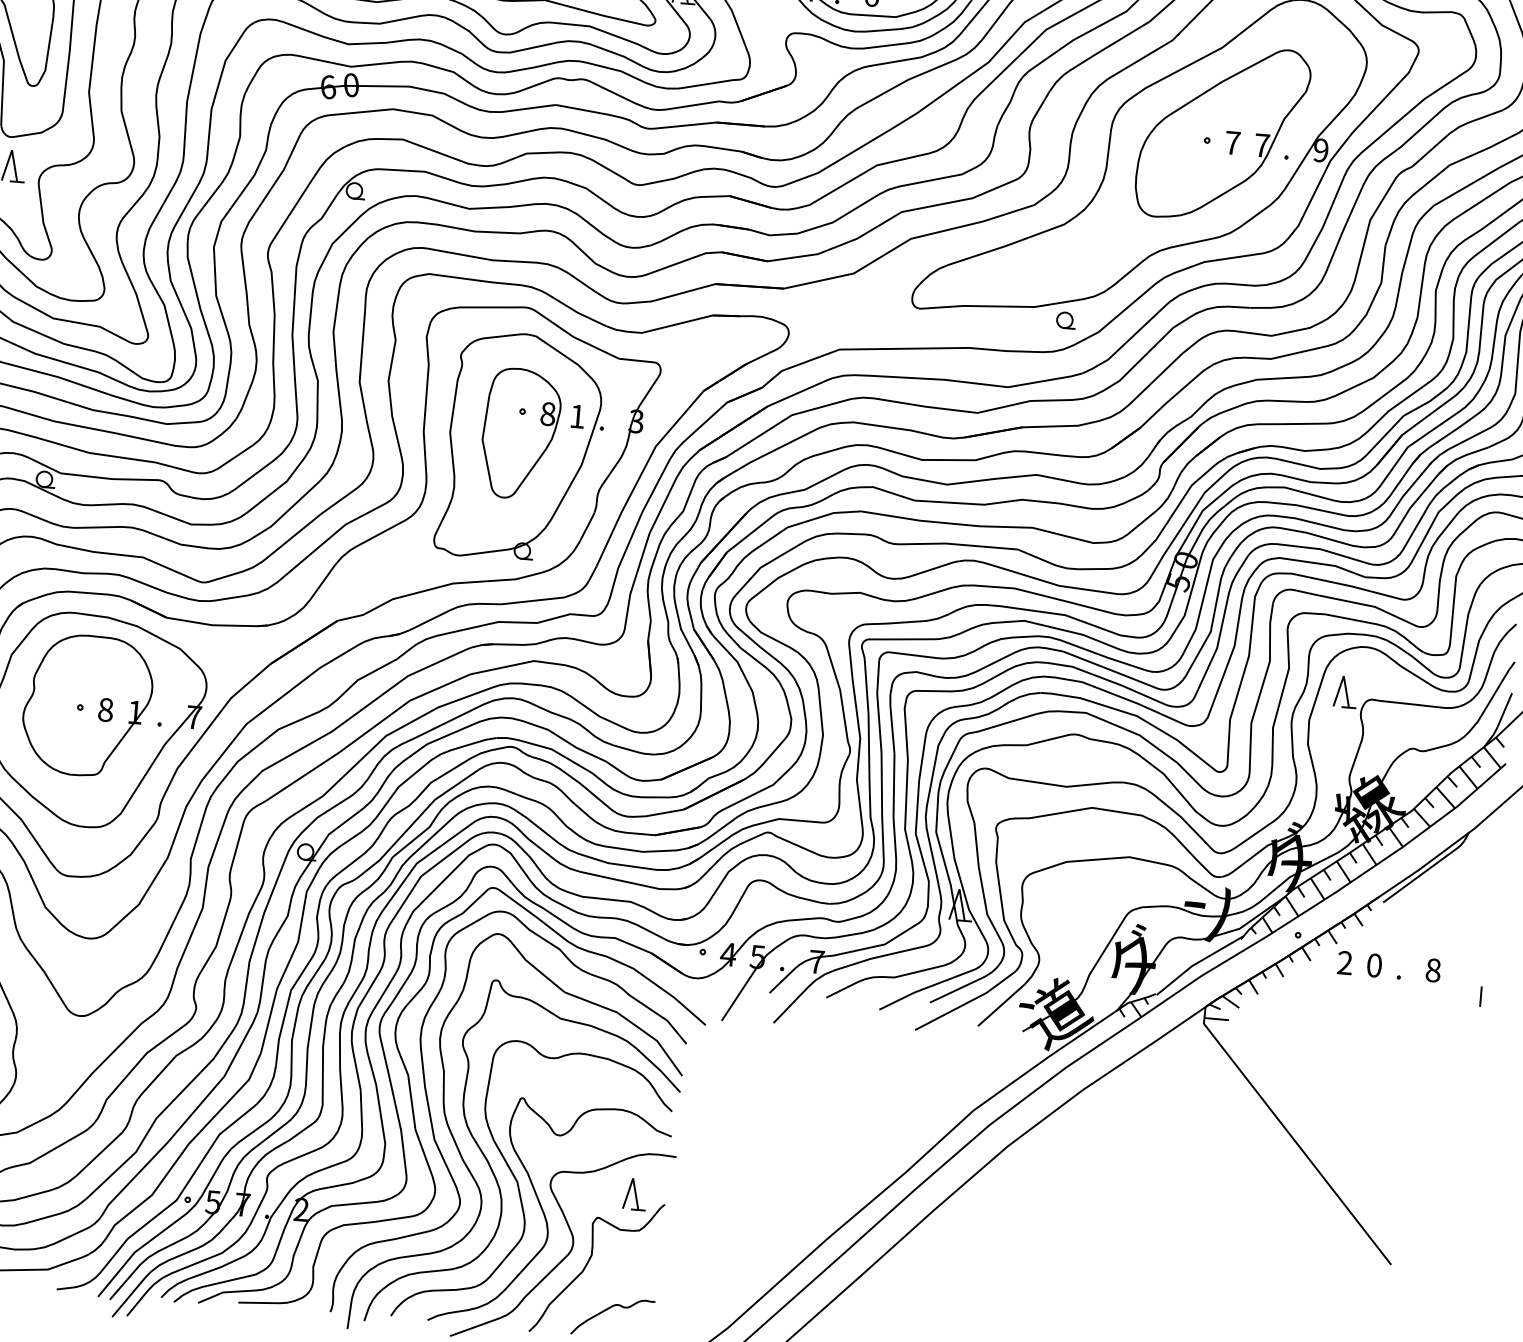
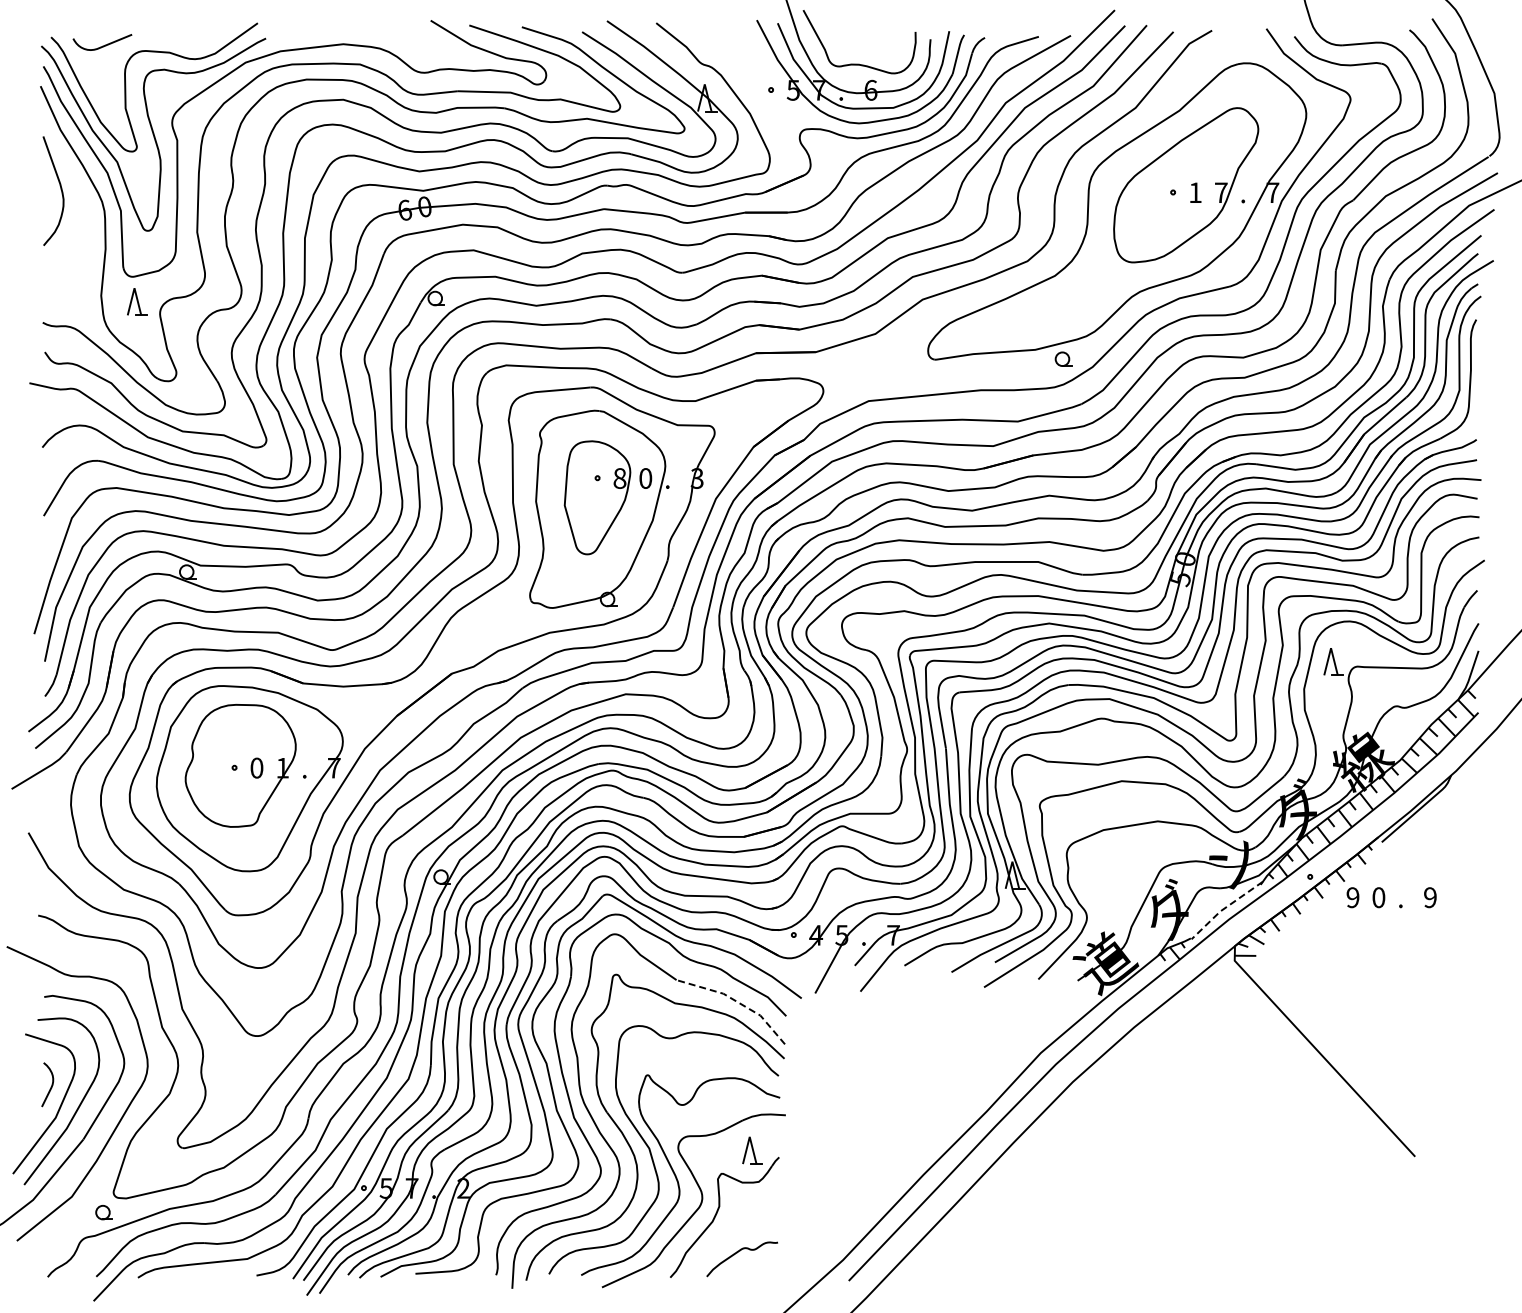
text: (1232, 142) -> (1195, 192), 7 -> 1
text: (1320, 150) -> (1272, 192), 9 -> 7
text: (577, 416) -> (645, 478), 1 -> 0
text: (105, 710) -> (256, 768), 8 -> 0
text: (1344, 962) -> (1352, 897), 2 -> 9
line: (1197, 963) -> (1224, 908), solid -> dashed
text: (1433, 970) -> (1430, 897), 8 -> 9
line: (1480, 996) -> (1473, 916), removed
line: (631, 1022) -> (736, 1001), solid -> dashed

